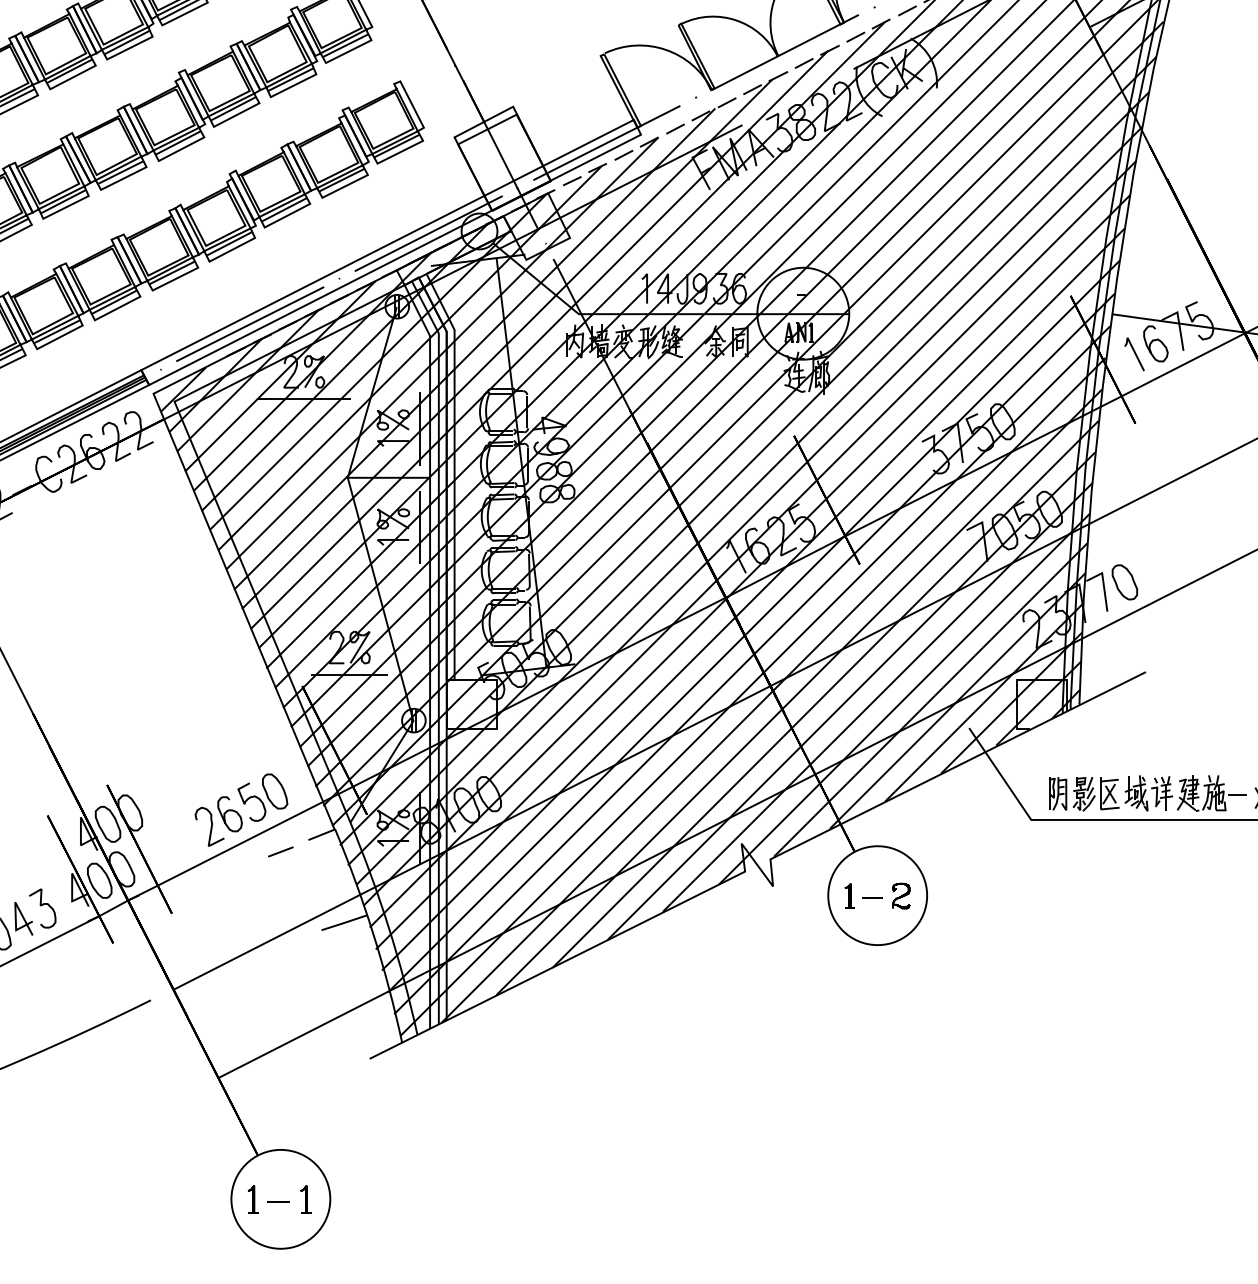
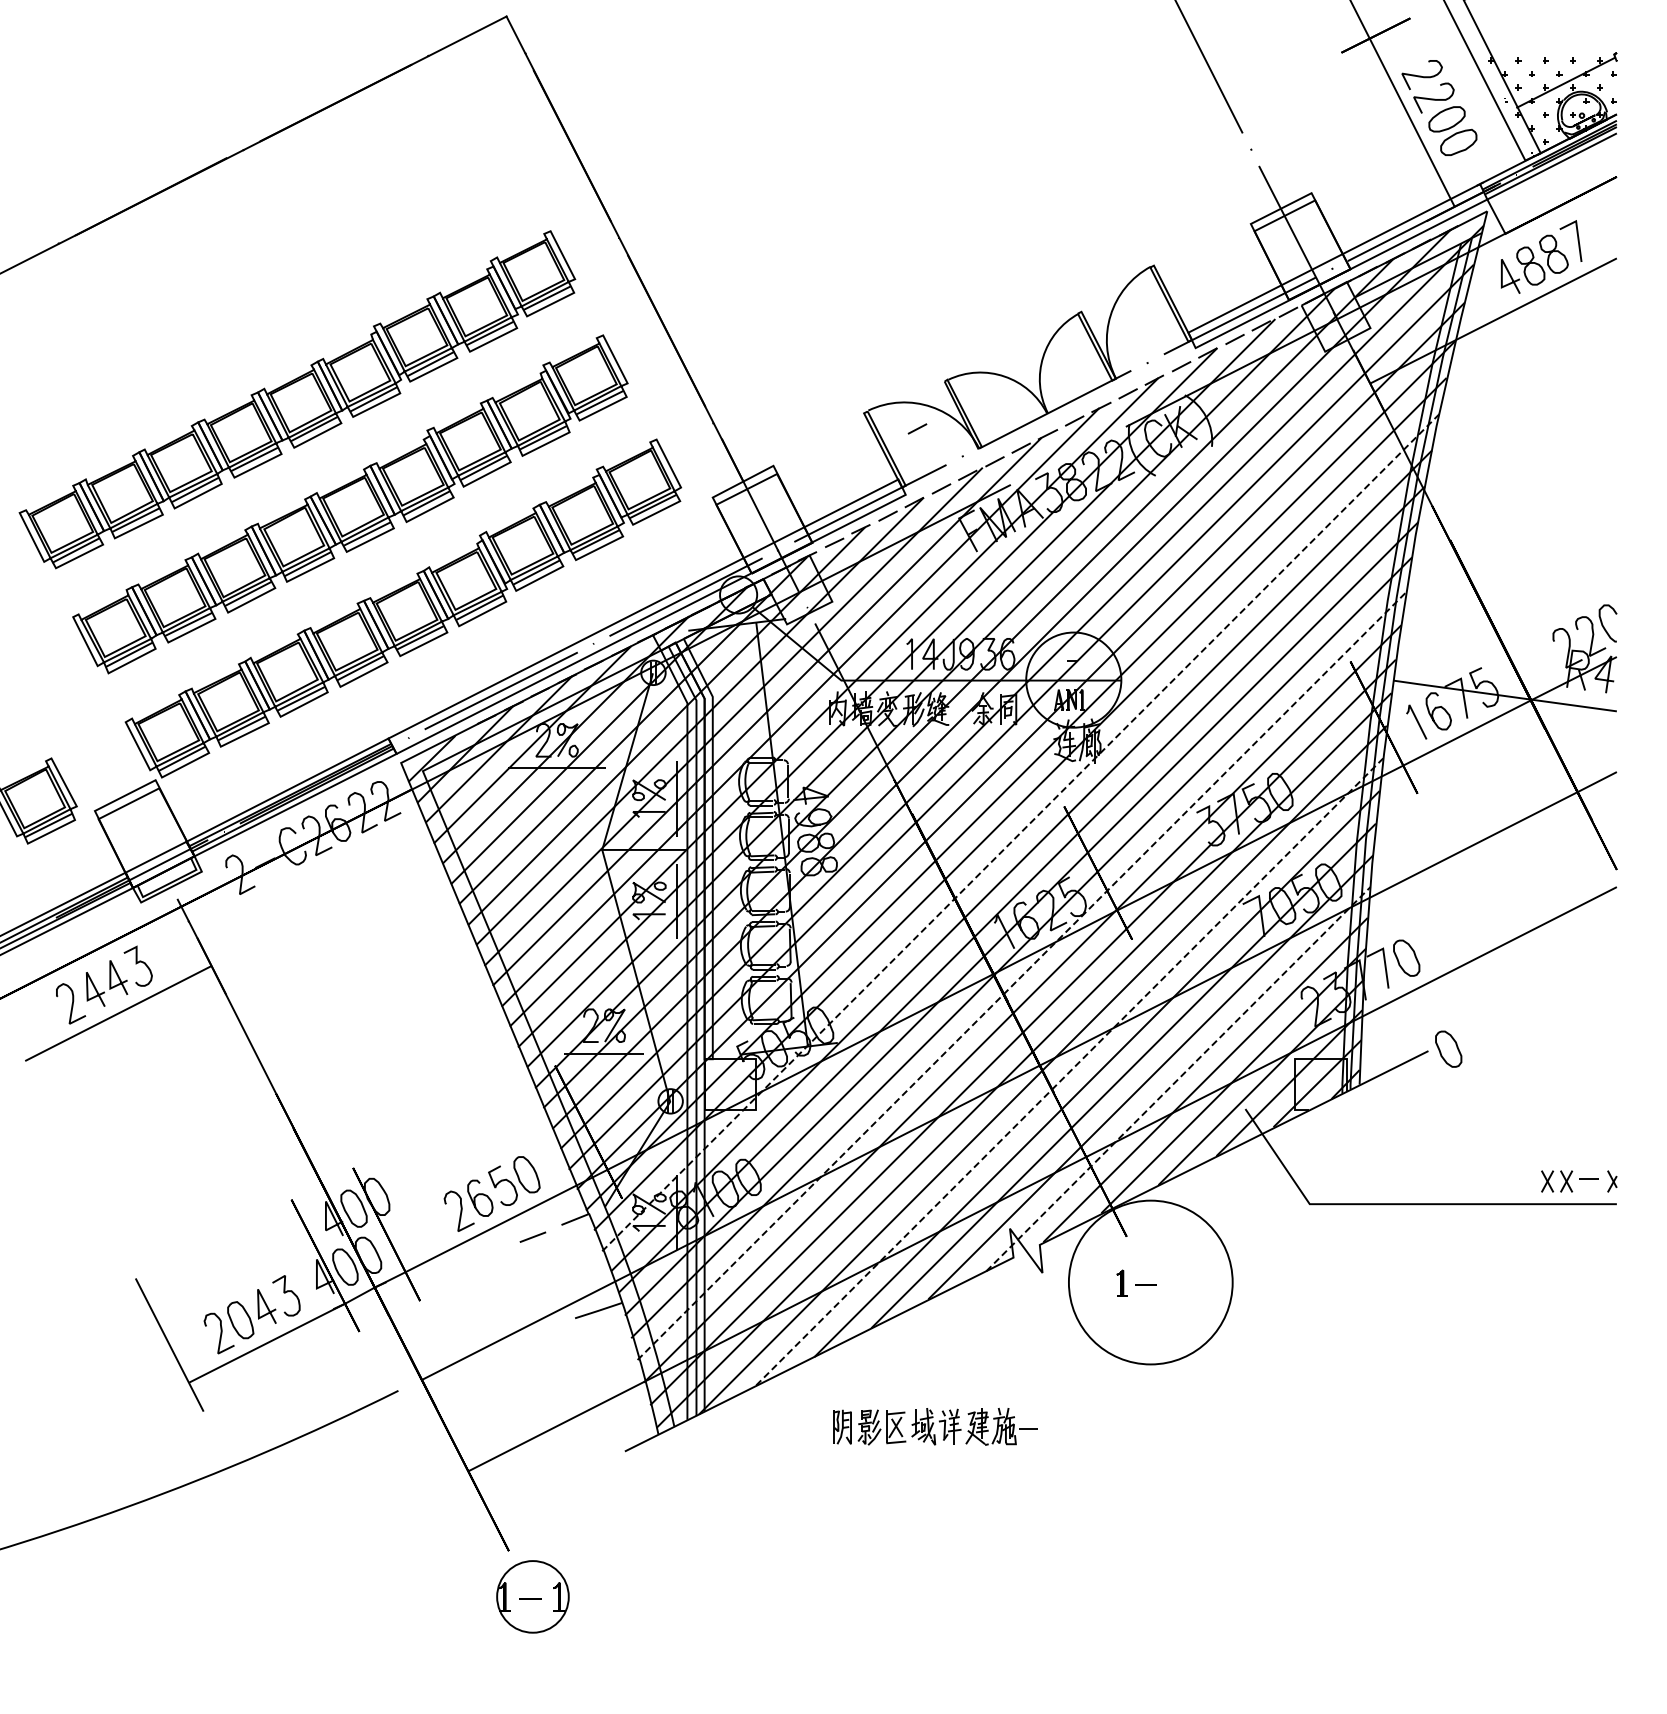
line: (652, 70) -> (917, 428), added
line: (751, 460) -> (1020, 832), solid -> dashed
line: (753, 599) -> (1022, 975), solid -> dashed
part: (1165, 669) -> (1448, 1048), added
line: (800, 691) -> (1070, 1071), solid -> dashed
line: (904, 699) -> (1178, 1079), solid -> dashed
part: (1147, 793) -> (935, 1426), moved
circle: (877, 895) -> (1150, 1282), size x1.6
part: (900, 895) -> (1174, 1282), removed
circle: (280, 1198) -> (532, 1596), size x0.7

